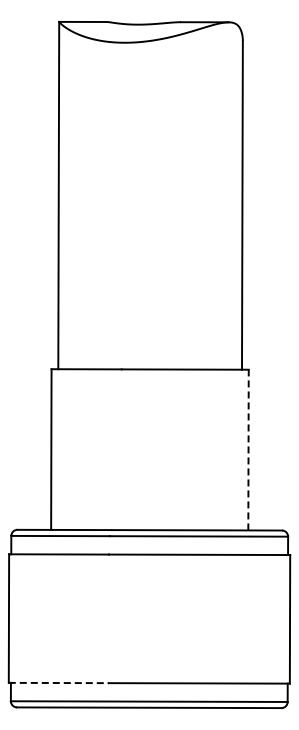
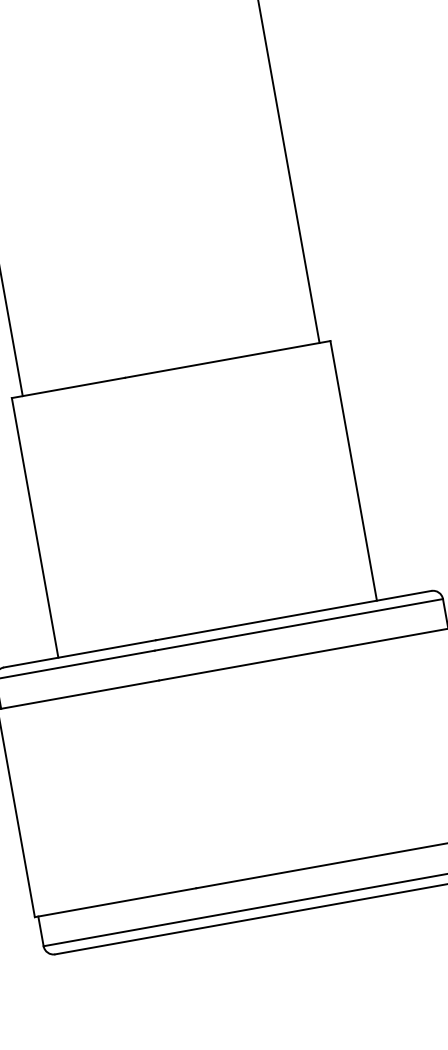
line: (248, 449) -> (353, 469), dashed -> solid
line: (58, 683) -> (115, 903), dashed -> solid

